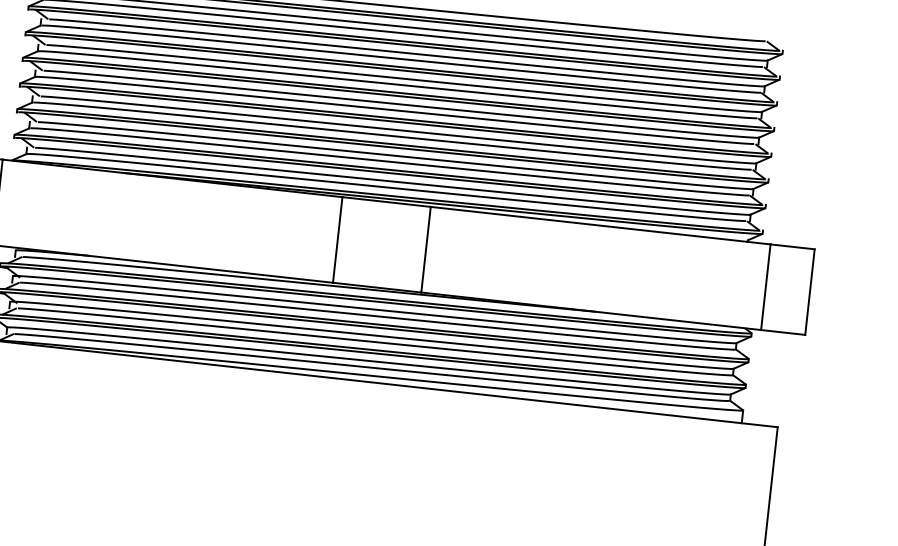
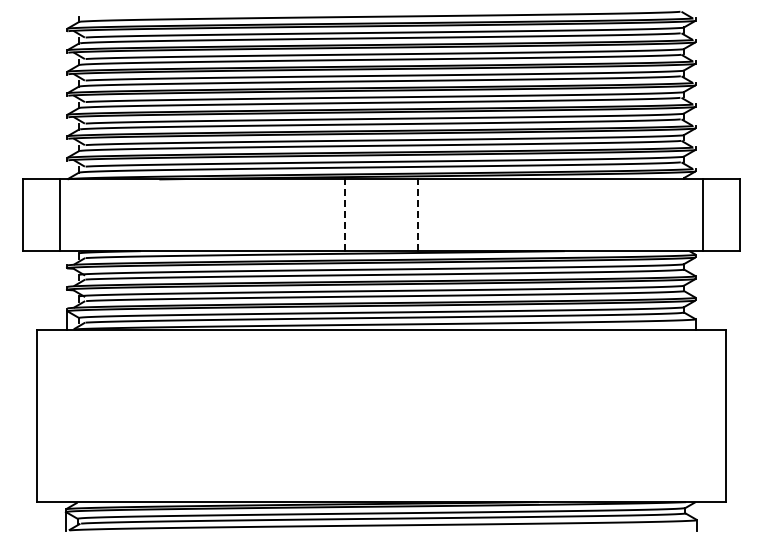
line: (337, 240) -> (344, 215), solid -> dashed
line: (426, 249) -> (418, 215), solid -> dashed

